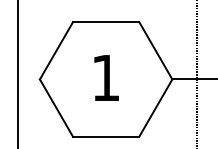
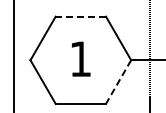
line: (105, 21) -> (80, 16), solid -> dashed
line: (155, 108) -> (118, 82), solid -> dashed

